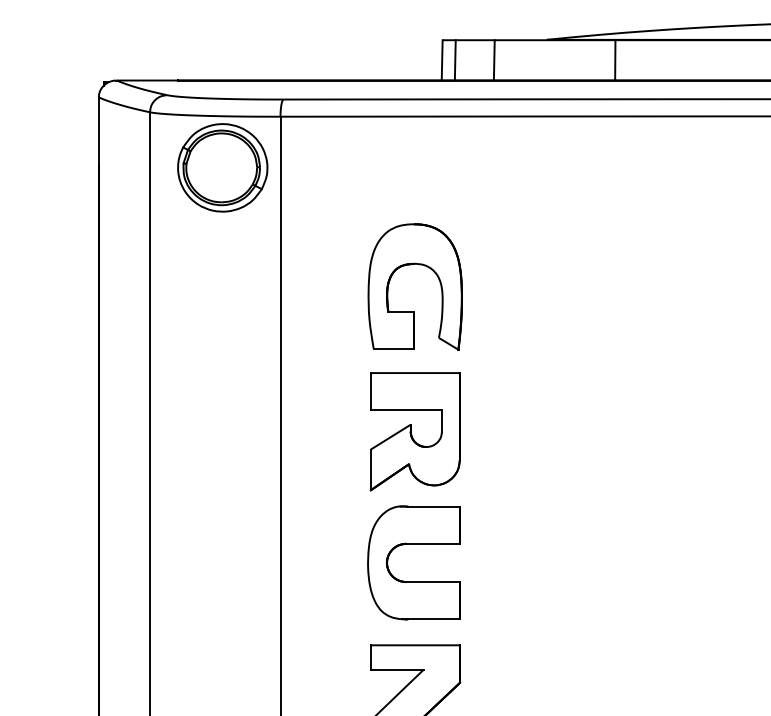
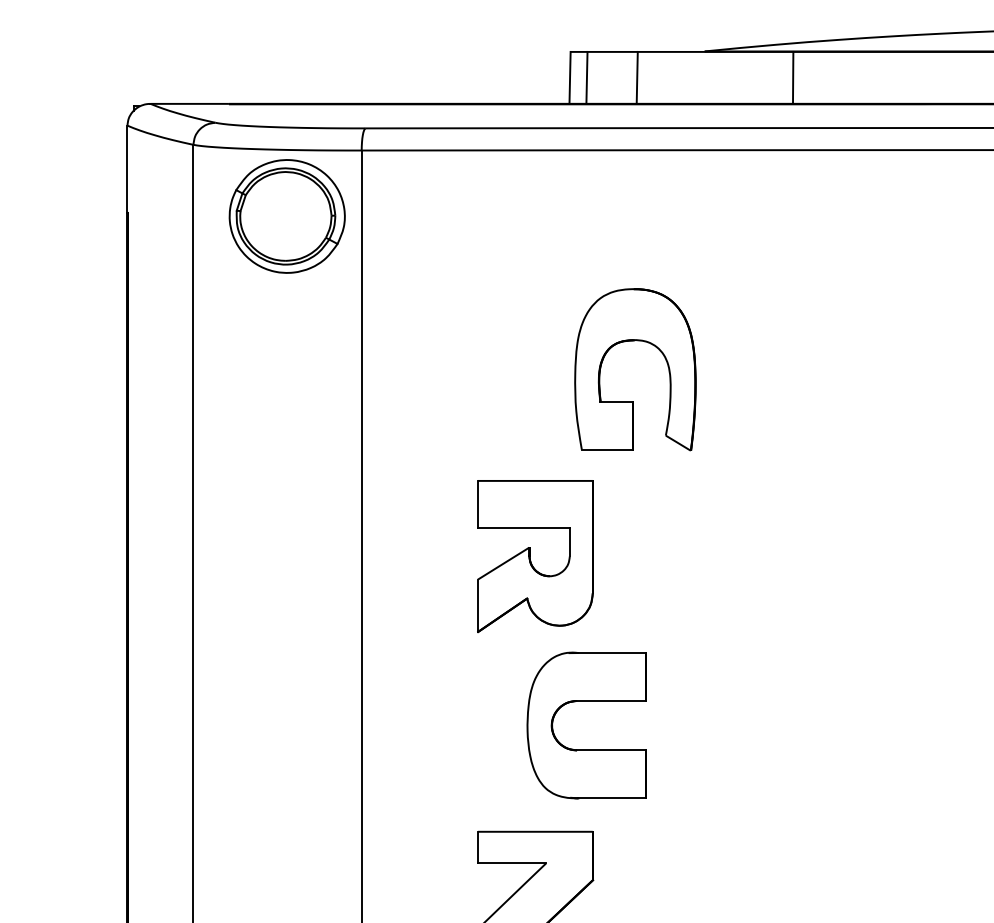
part: (414, 264) -> (634, 341), moved
part: (413, 544) -> (586, 701), moved

